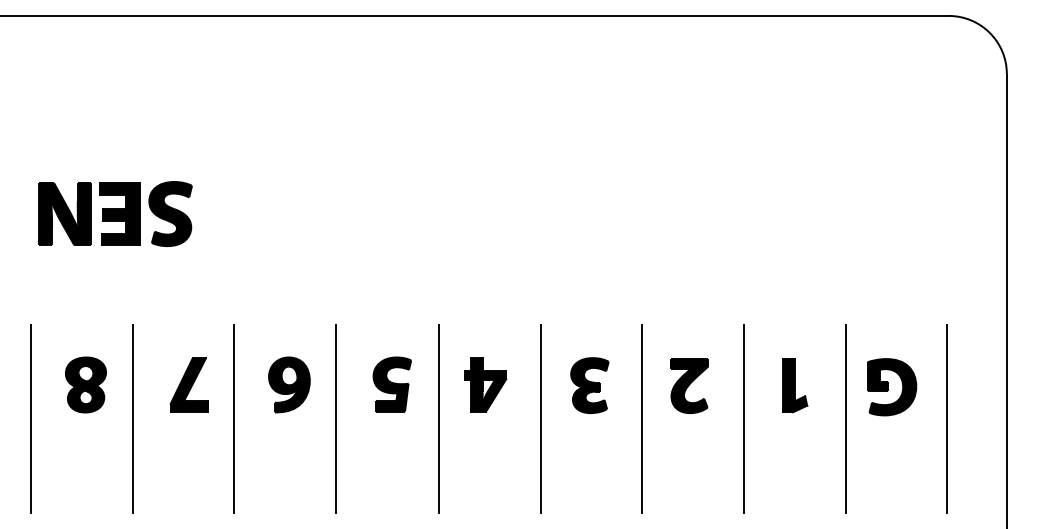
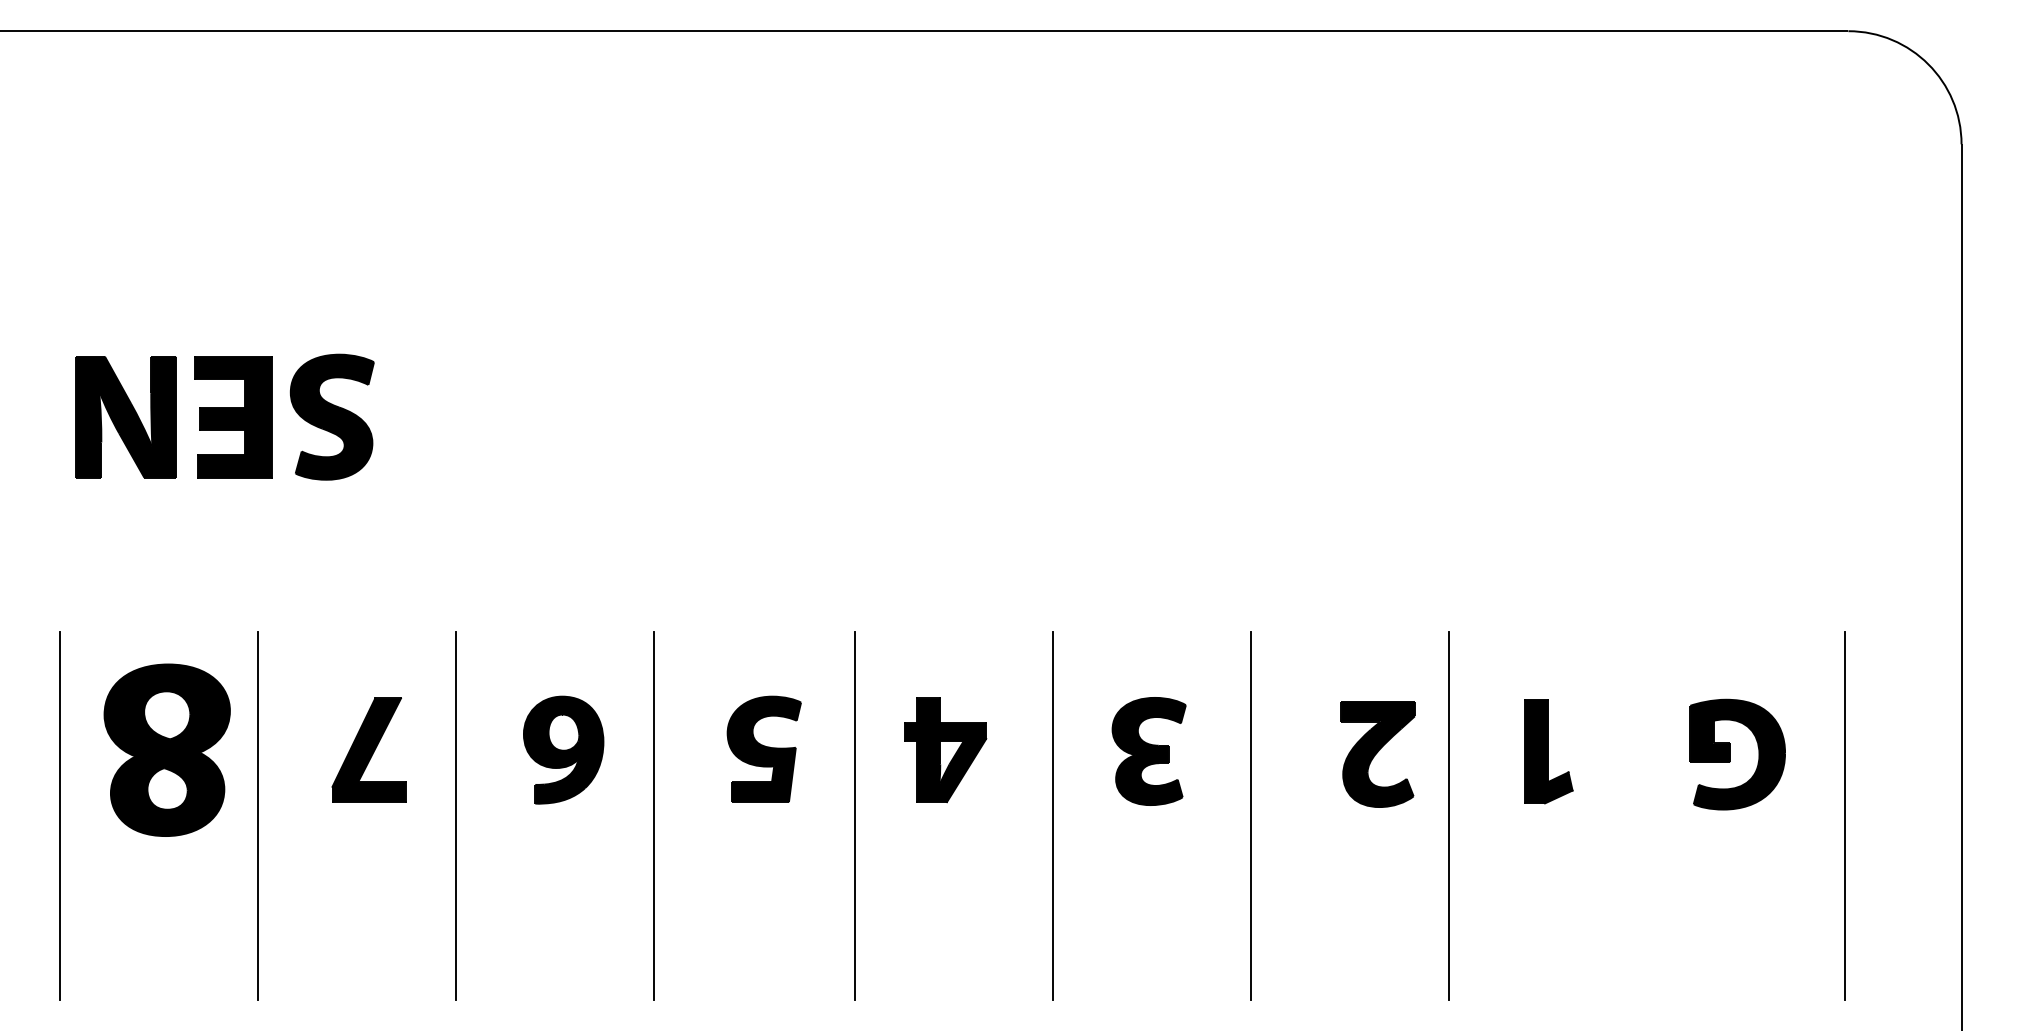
part: (85, 384) -> (166, 749), size x1.6
part: (689, 385) -> (1378, 753), moved
line: (845, 418) -> (1647, 815), removed

